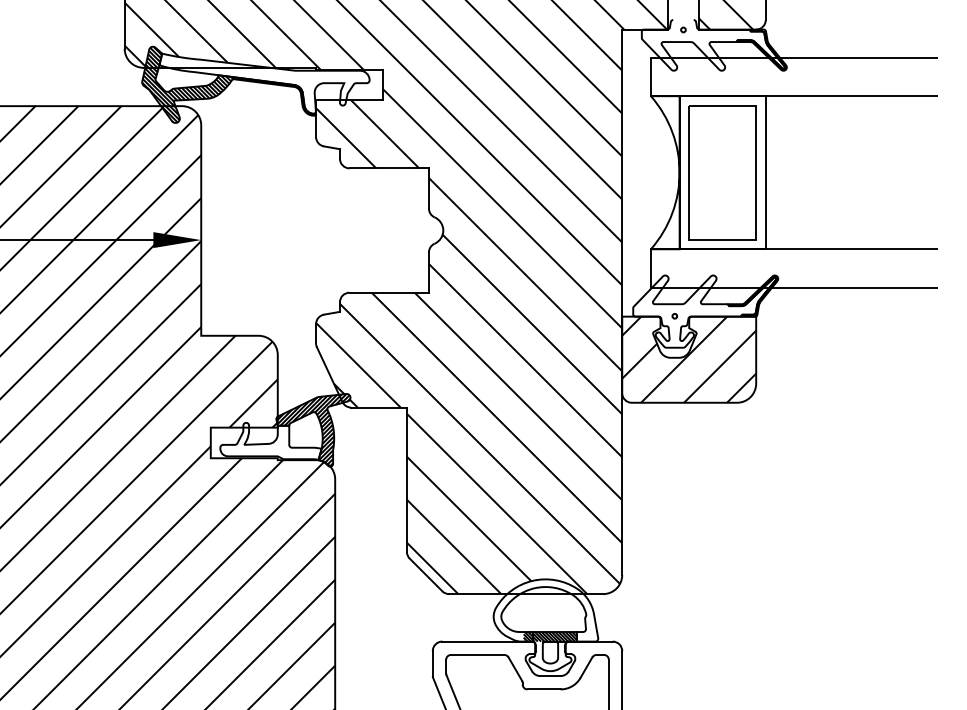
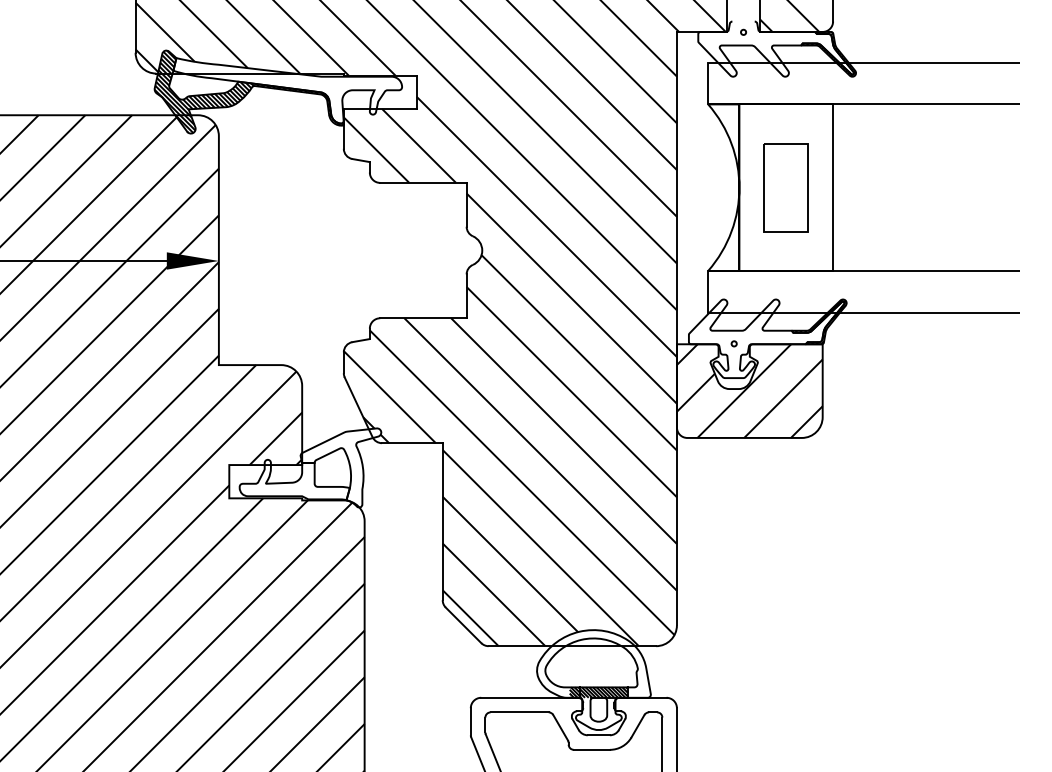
part: (722, 172) -> (786, 187), size x0.6
hatch: (313, 429) -> (341, 467), removed

